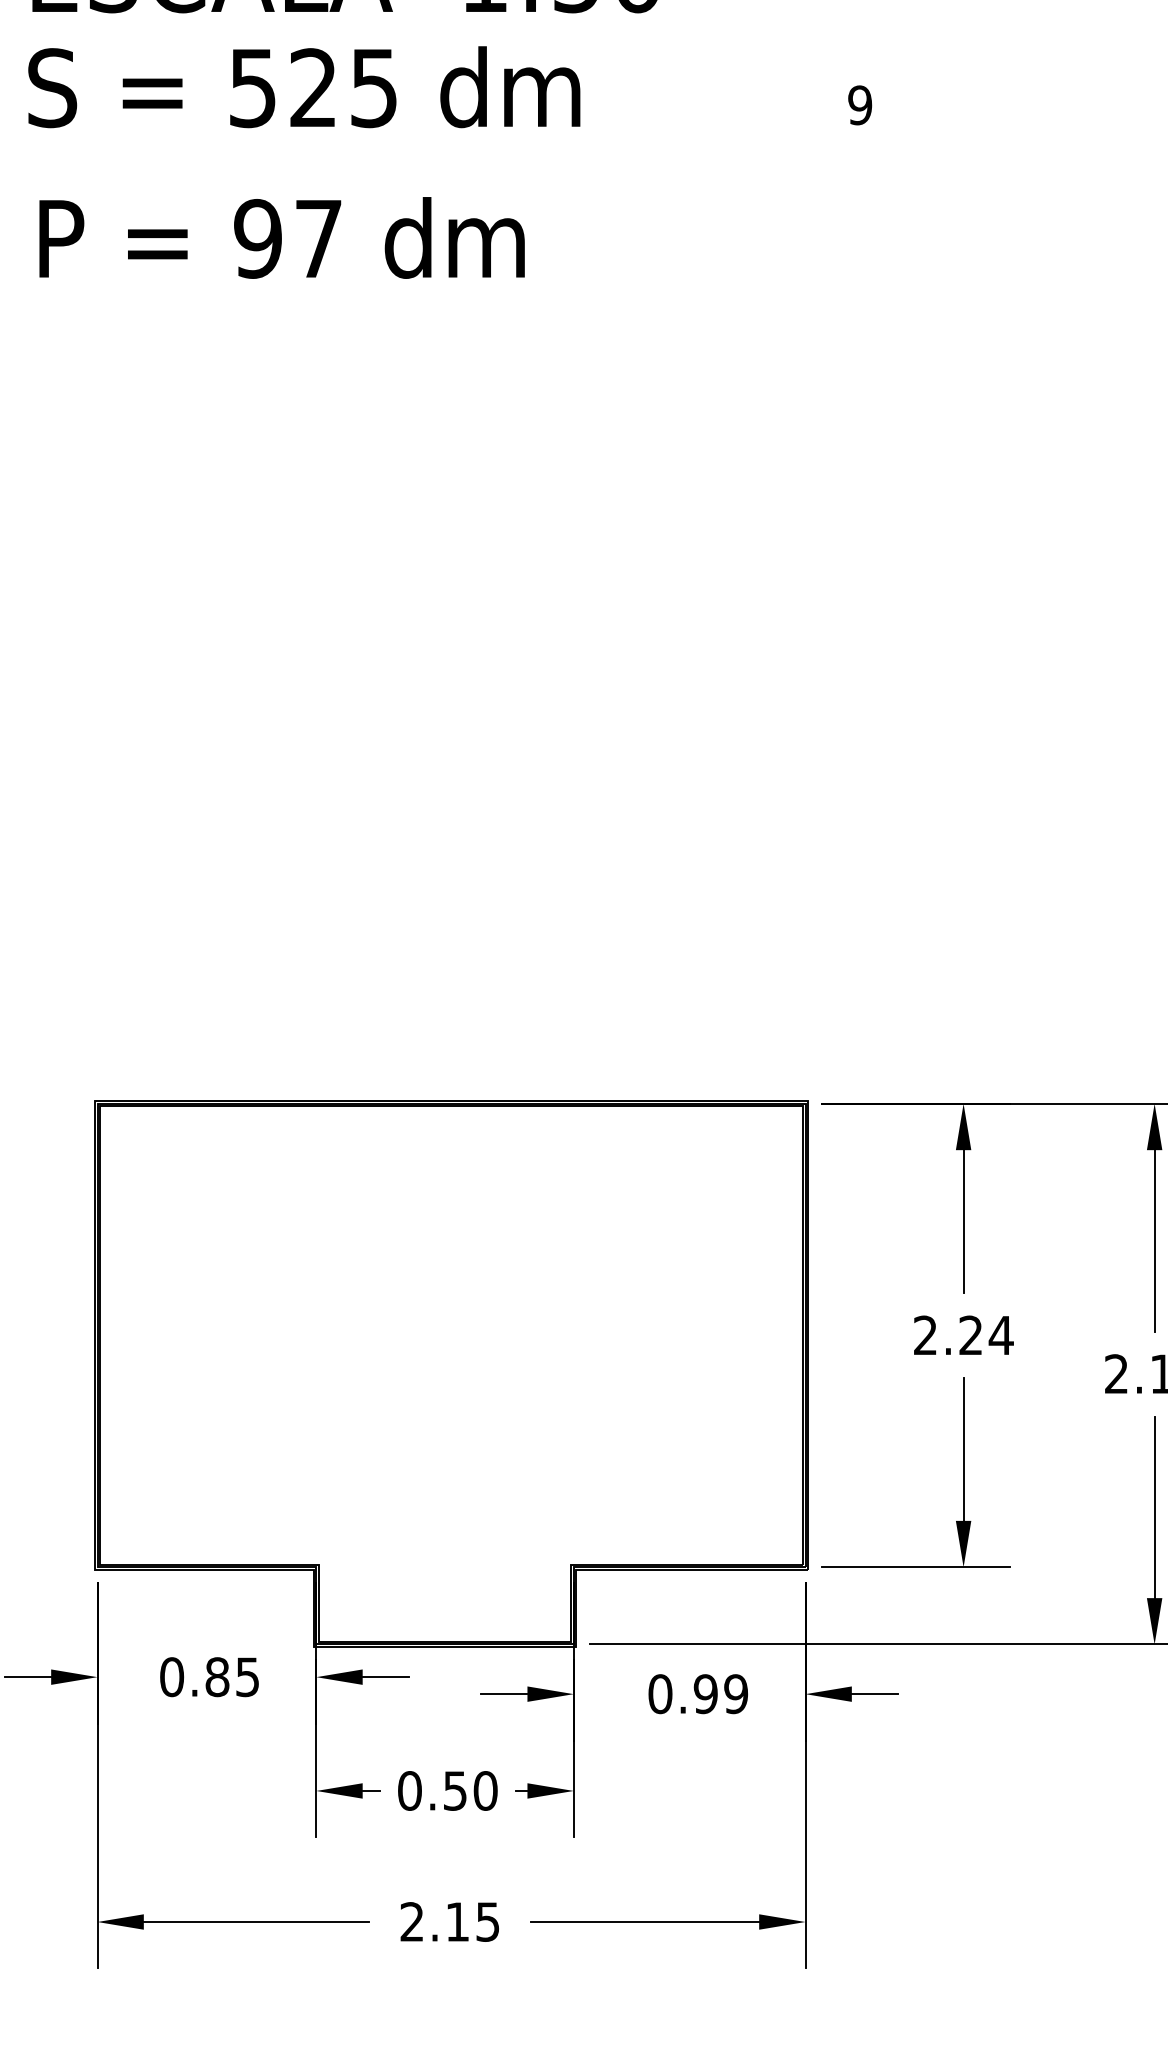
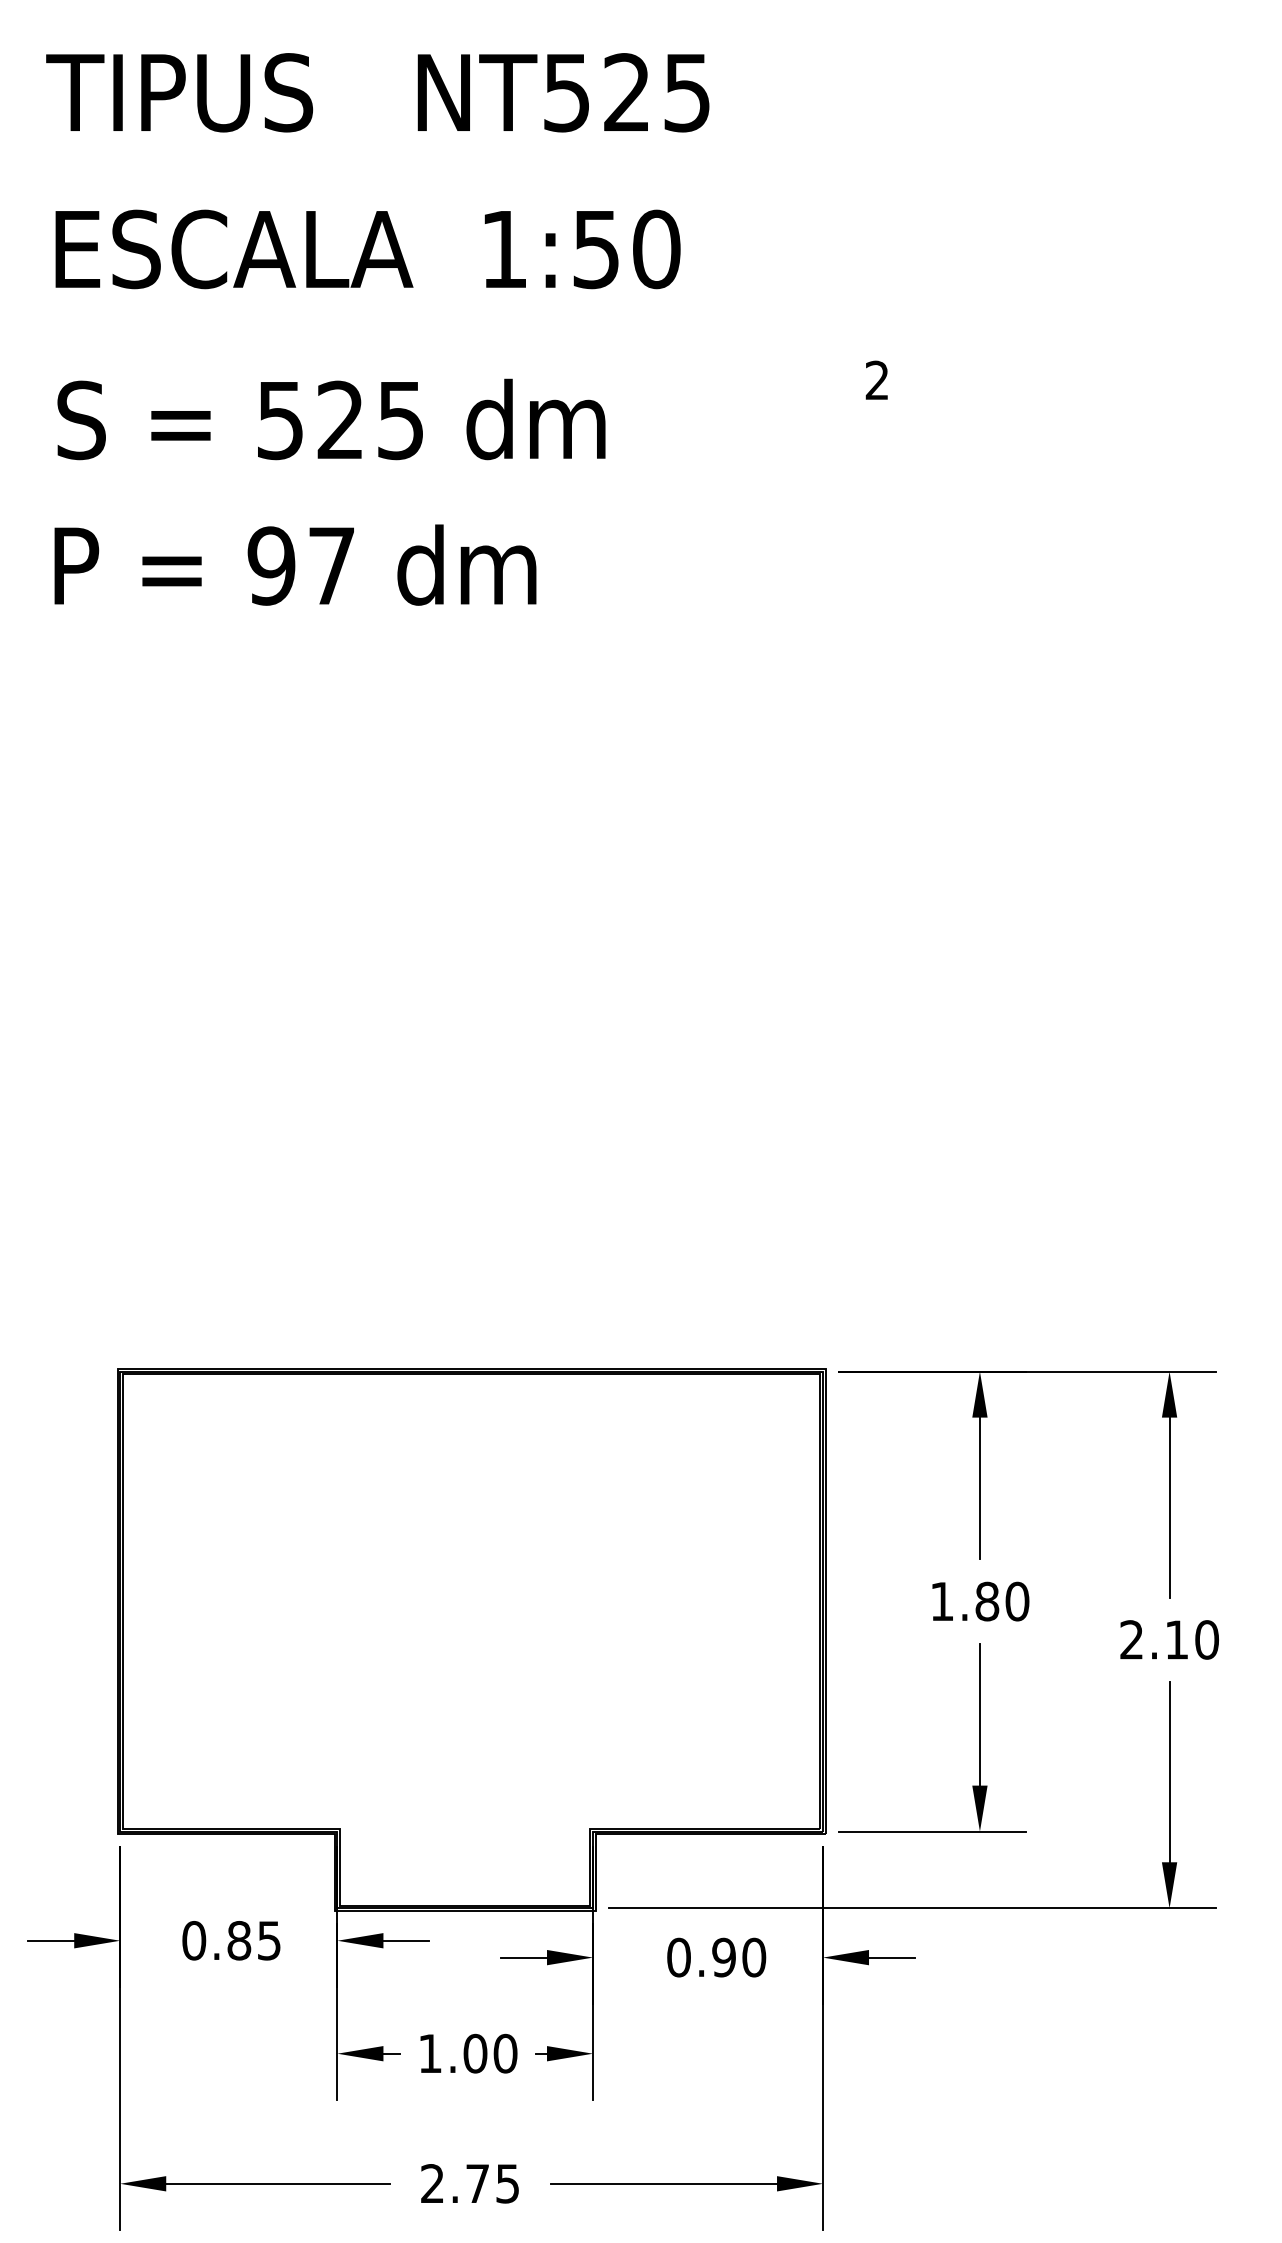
text: (304, 87) -> (331, 419), moved
text: (860, 105) -> (877, 380), 9 -> 2
text: (282, 237) -> (295, 564), moved
text: (963, 1335) -> (979, 1601), 2.24 -> 1.80
text: (736, 1694) -> (754, 1957), 0.99 -> 0.90
text: (432, 1790) -> (452, 2053), 0.50 -> 1.00
text: (457, 1921) -> (477, 2183), 2.15 -> 2.75

